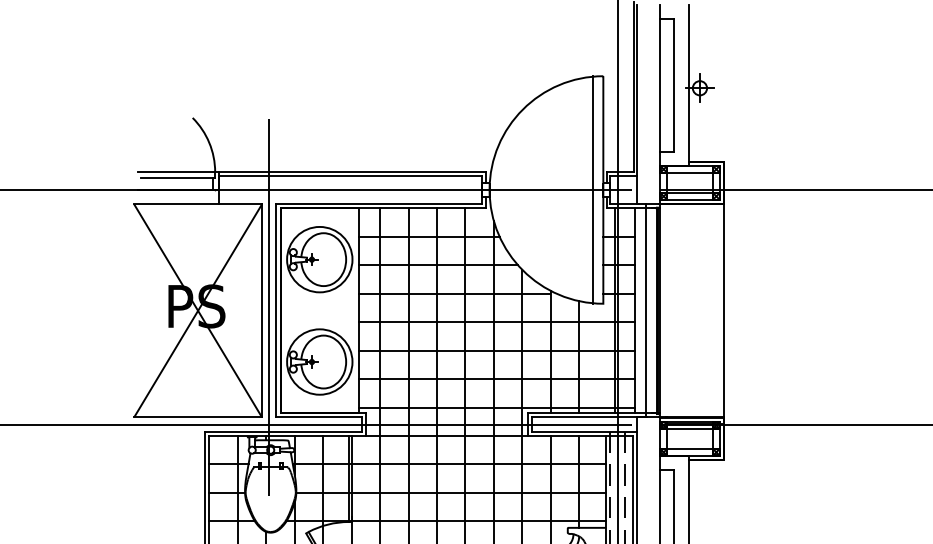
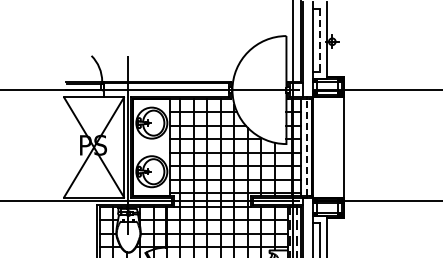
line: (675, 85) -> (320, 40), solid -> dashed
line: (592, 190) -> (281, 90), removed
line: (645, 310) -> (306, 147), solid -> dashed

